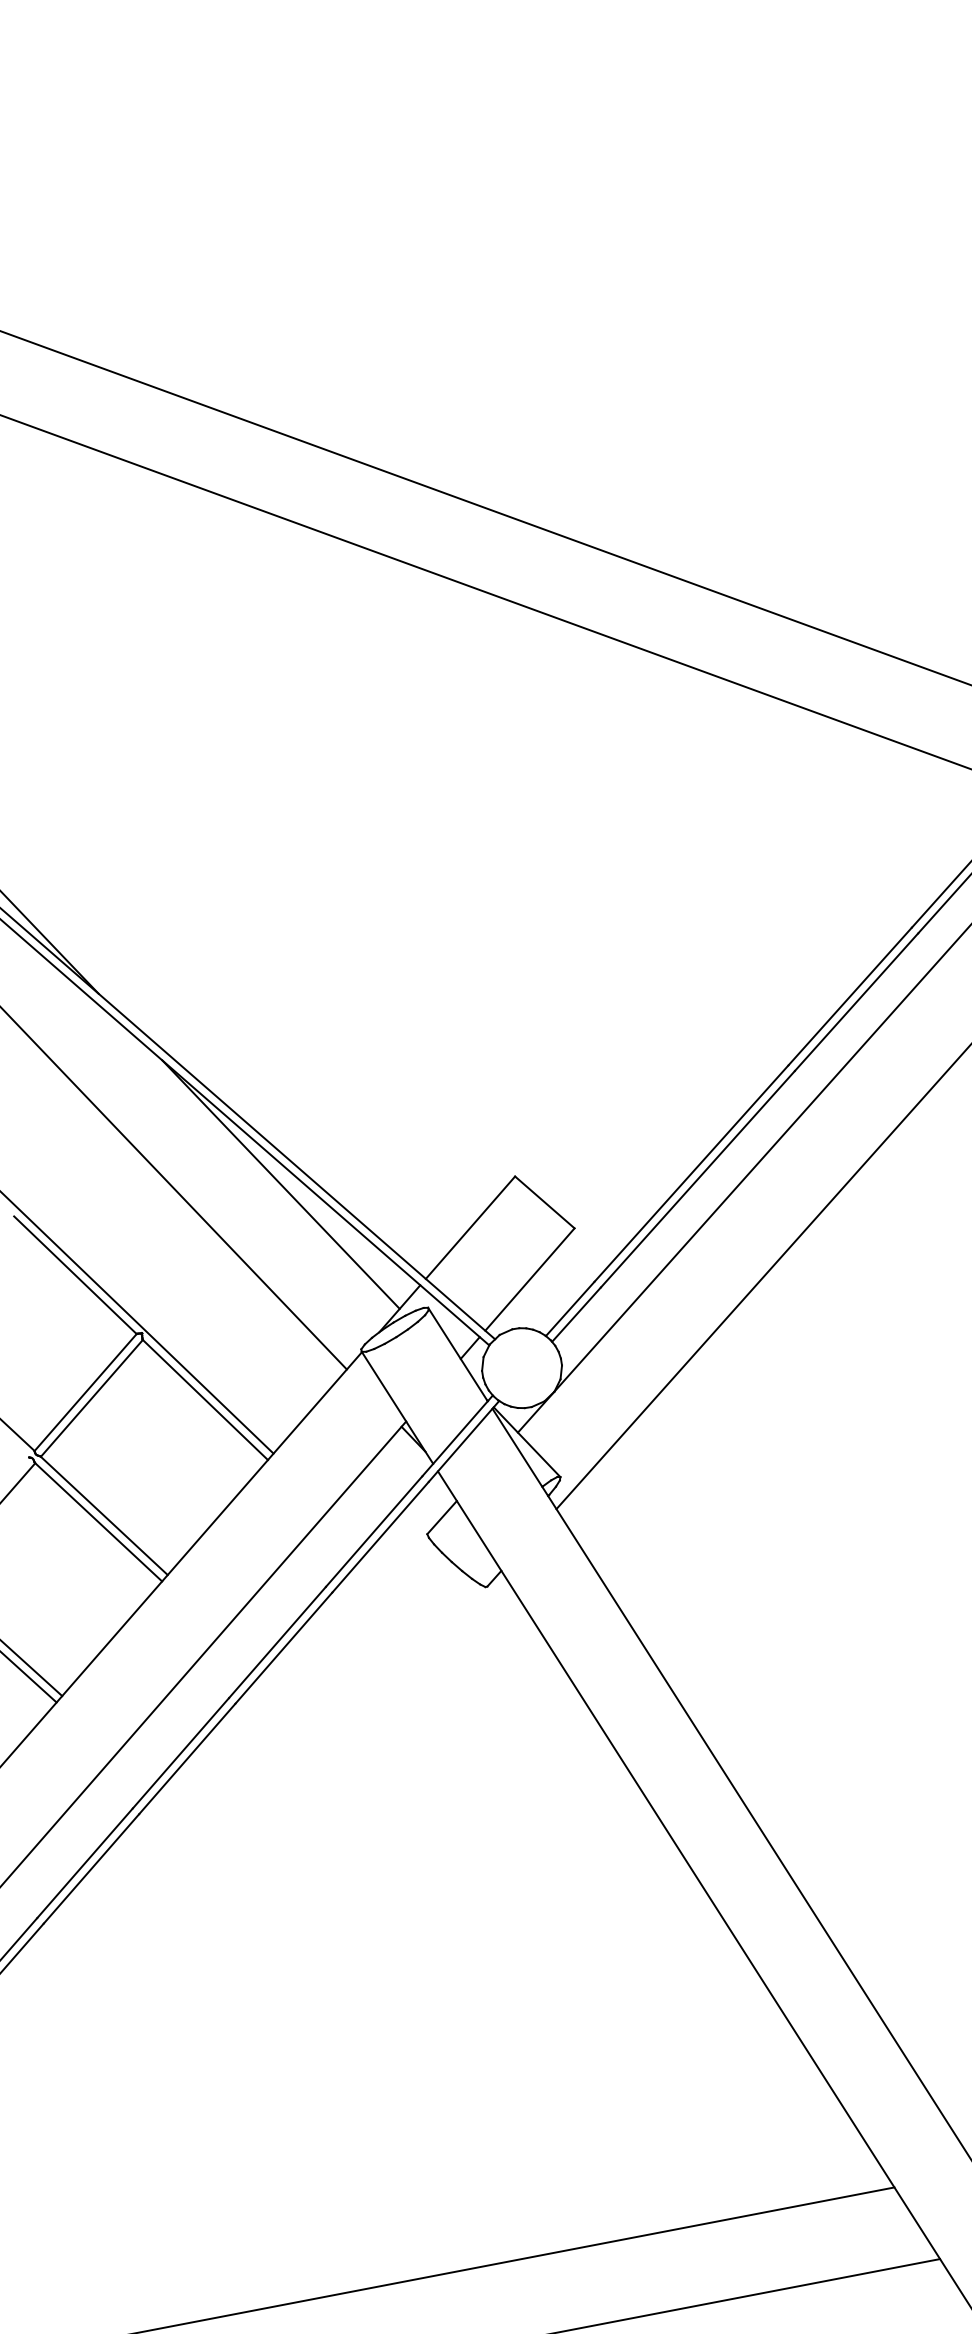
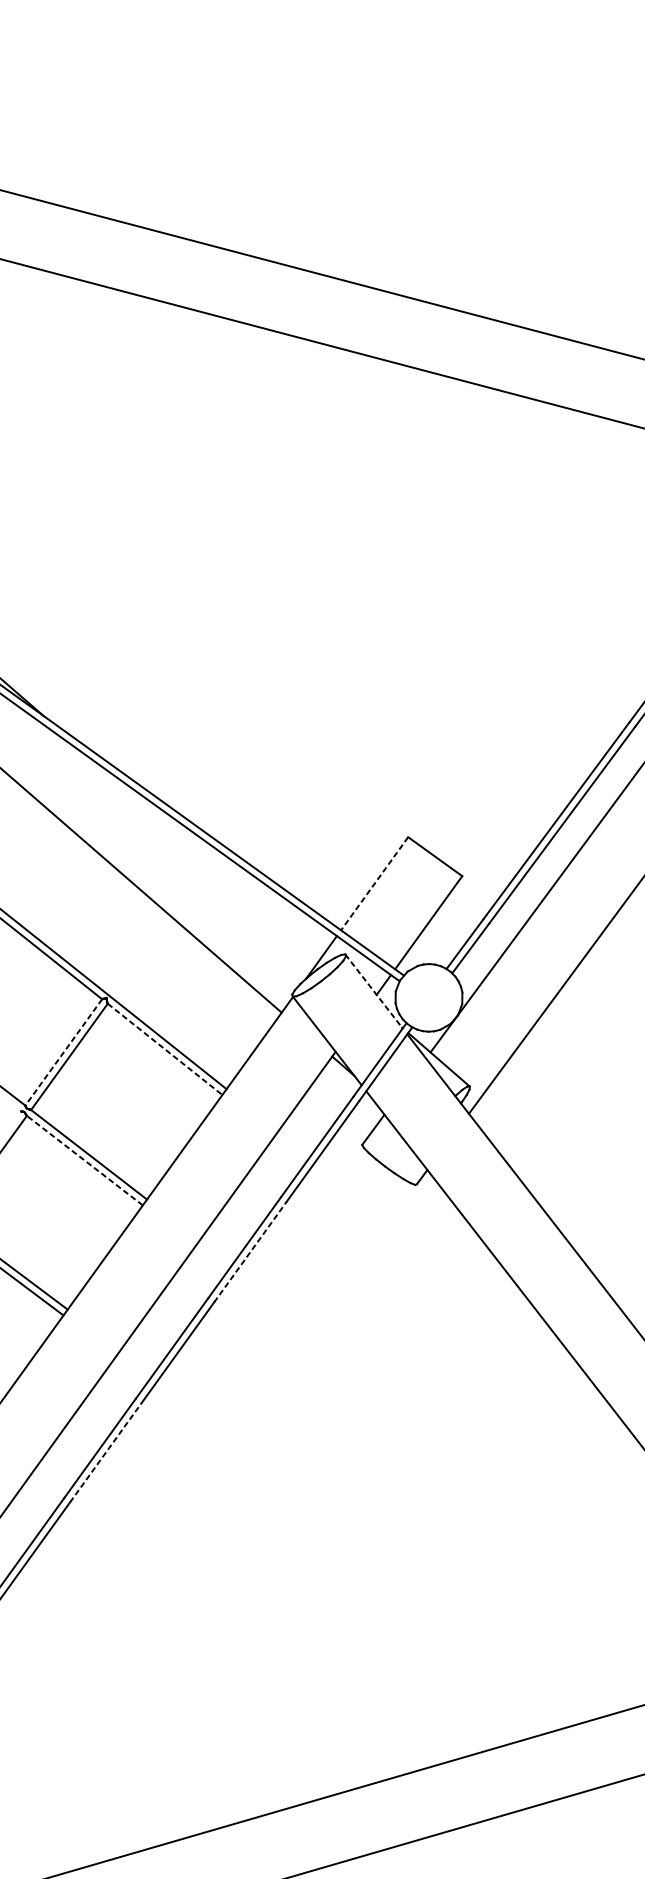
line: (280, 1184) -> (211, 862), removed
line: (470, 1227) -> (374, 883), solid -> dashed
line: (458, 1354) -> (374, 991), solid -> dashed
line: (85, 1392) -> (63, 1052), solid -> dashed
line: (205, 1399) -> (165, 1048), solid -> dashed
line: (98, 1522) -> (84, 1160), solid -> dashed
line: (283, 1648) -> (250, 1252), solid -> dashed
line: (91, 1868) -> (105, 1452), solid -> dashed

